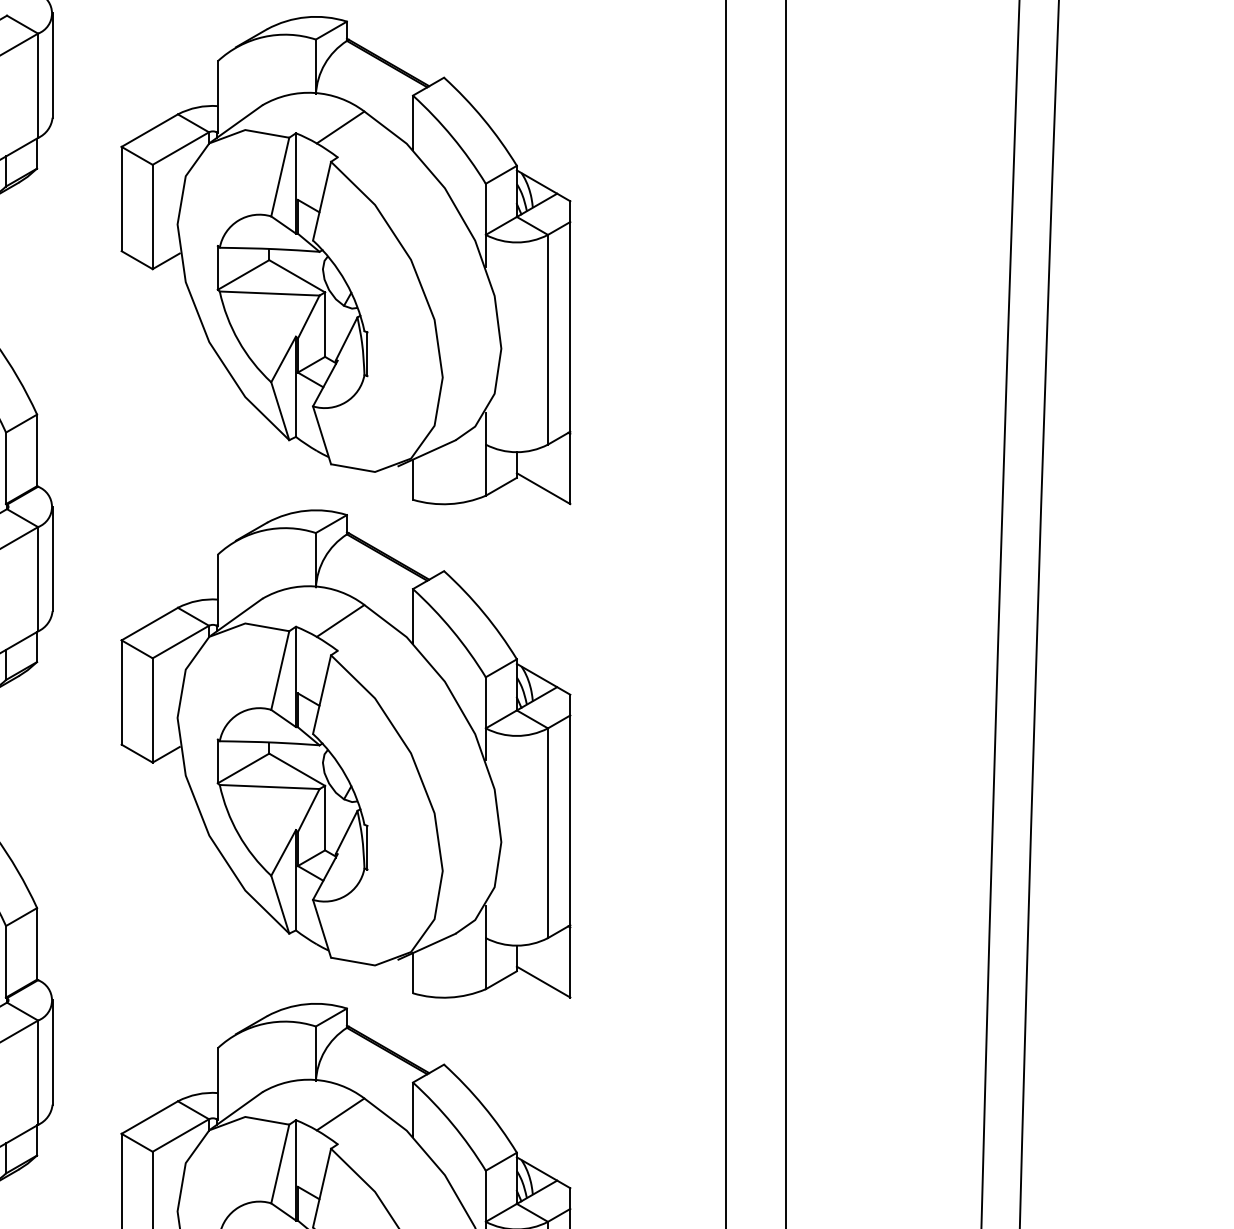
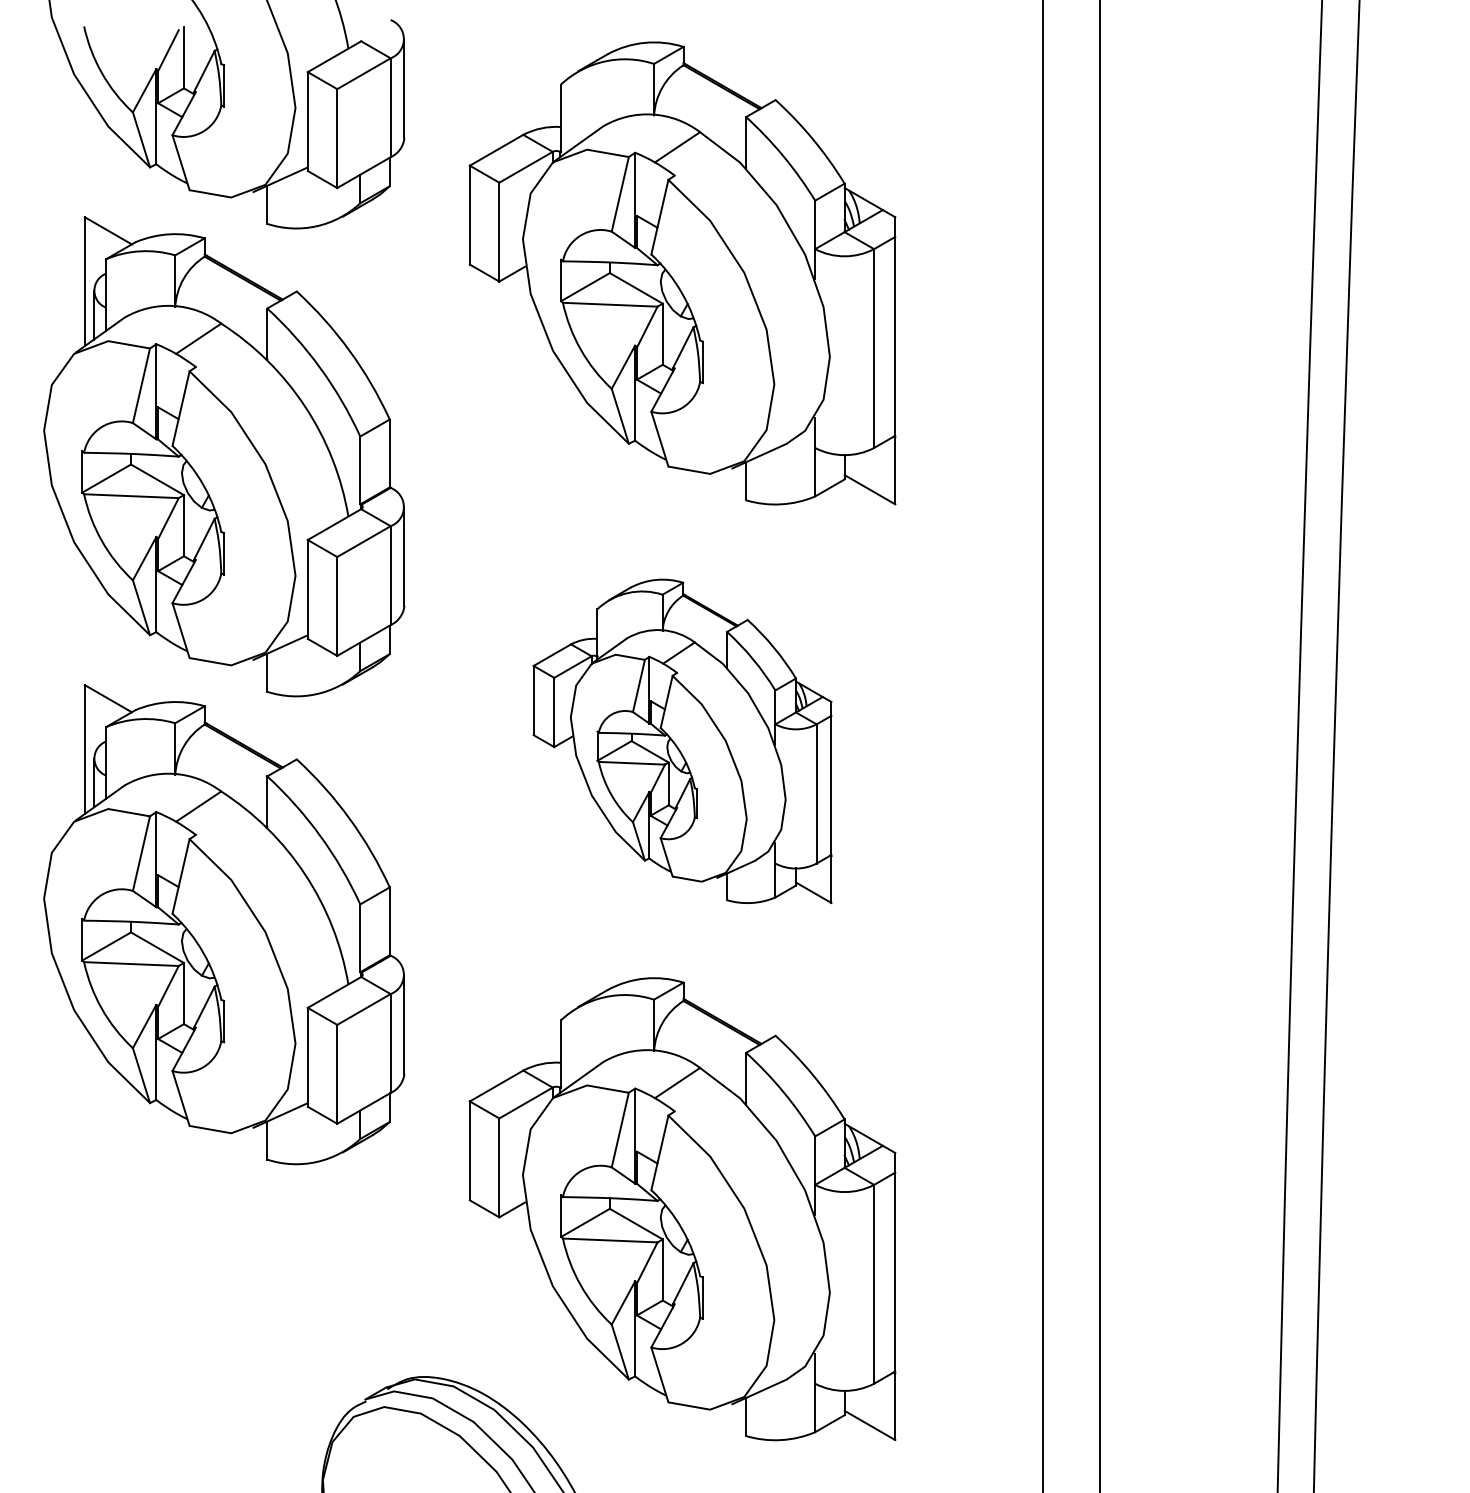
part: (345, 754) -> (682, 741), size x0.7

